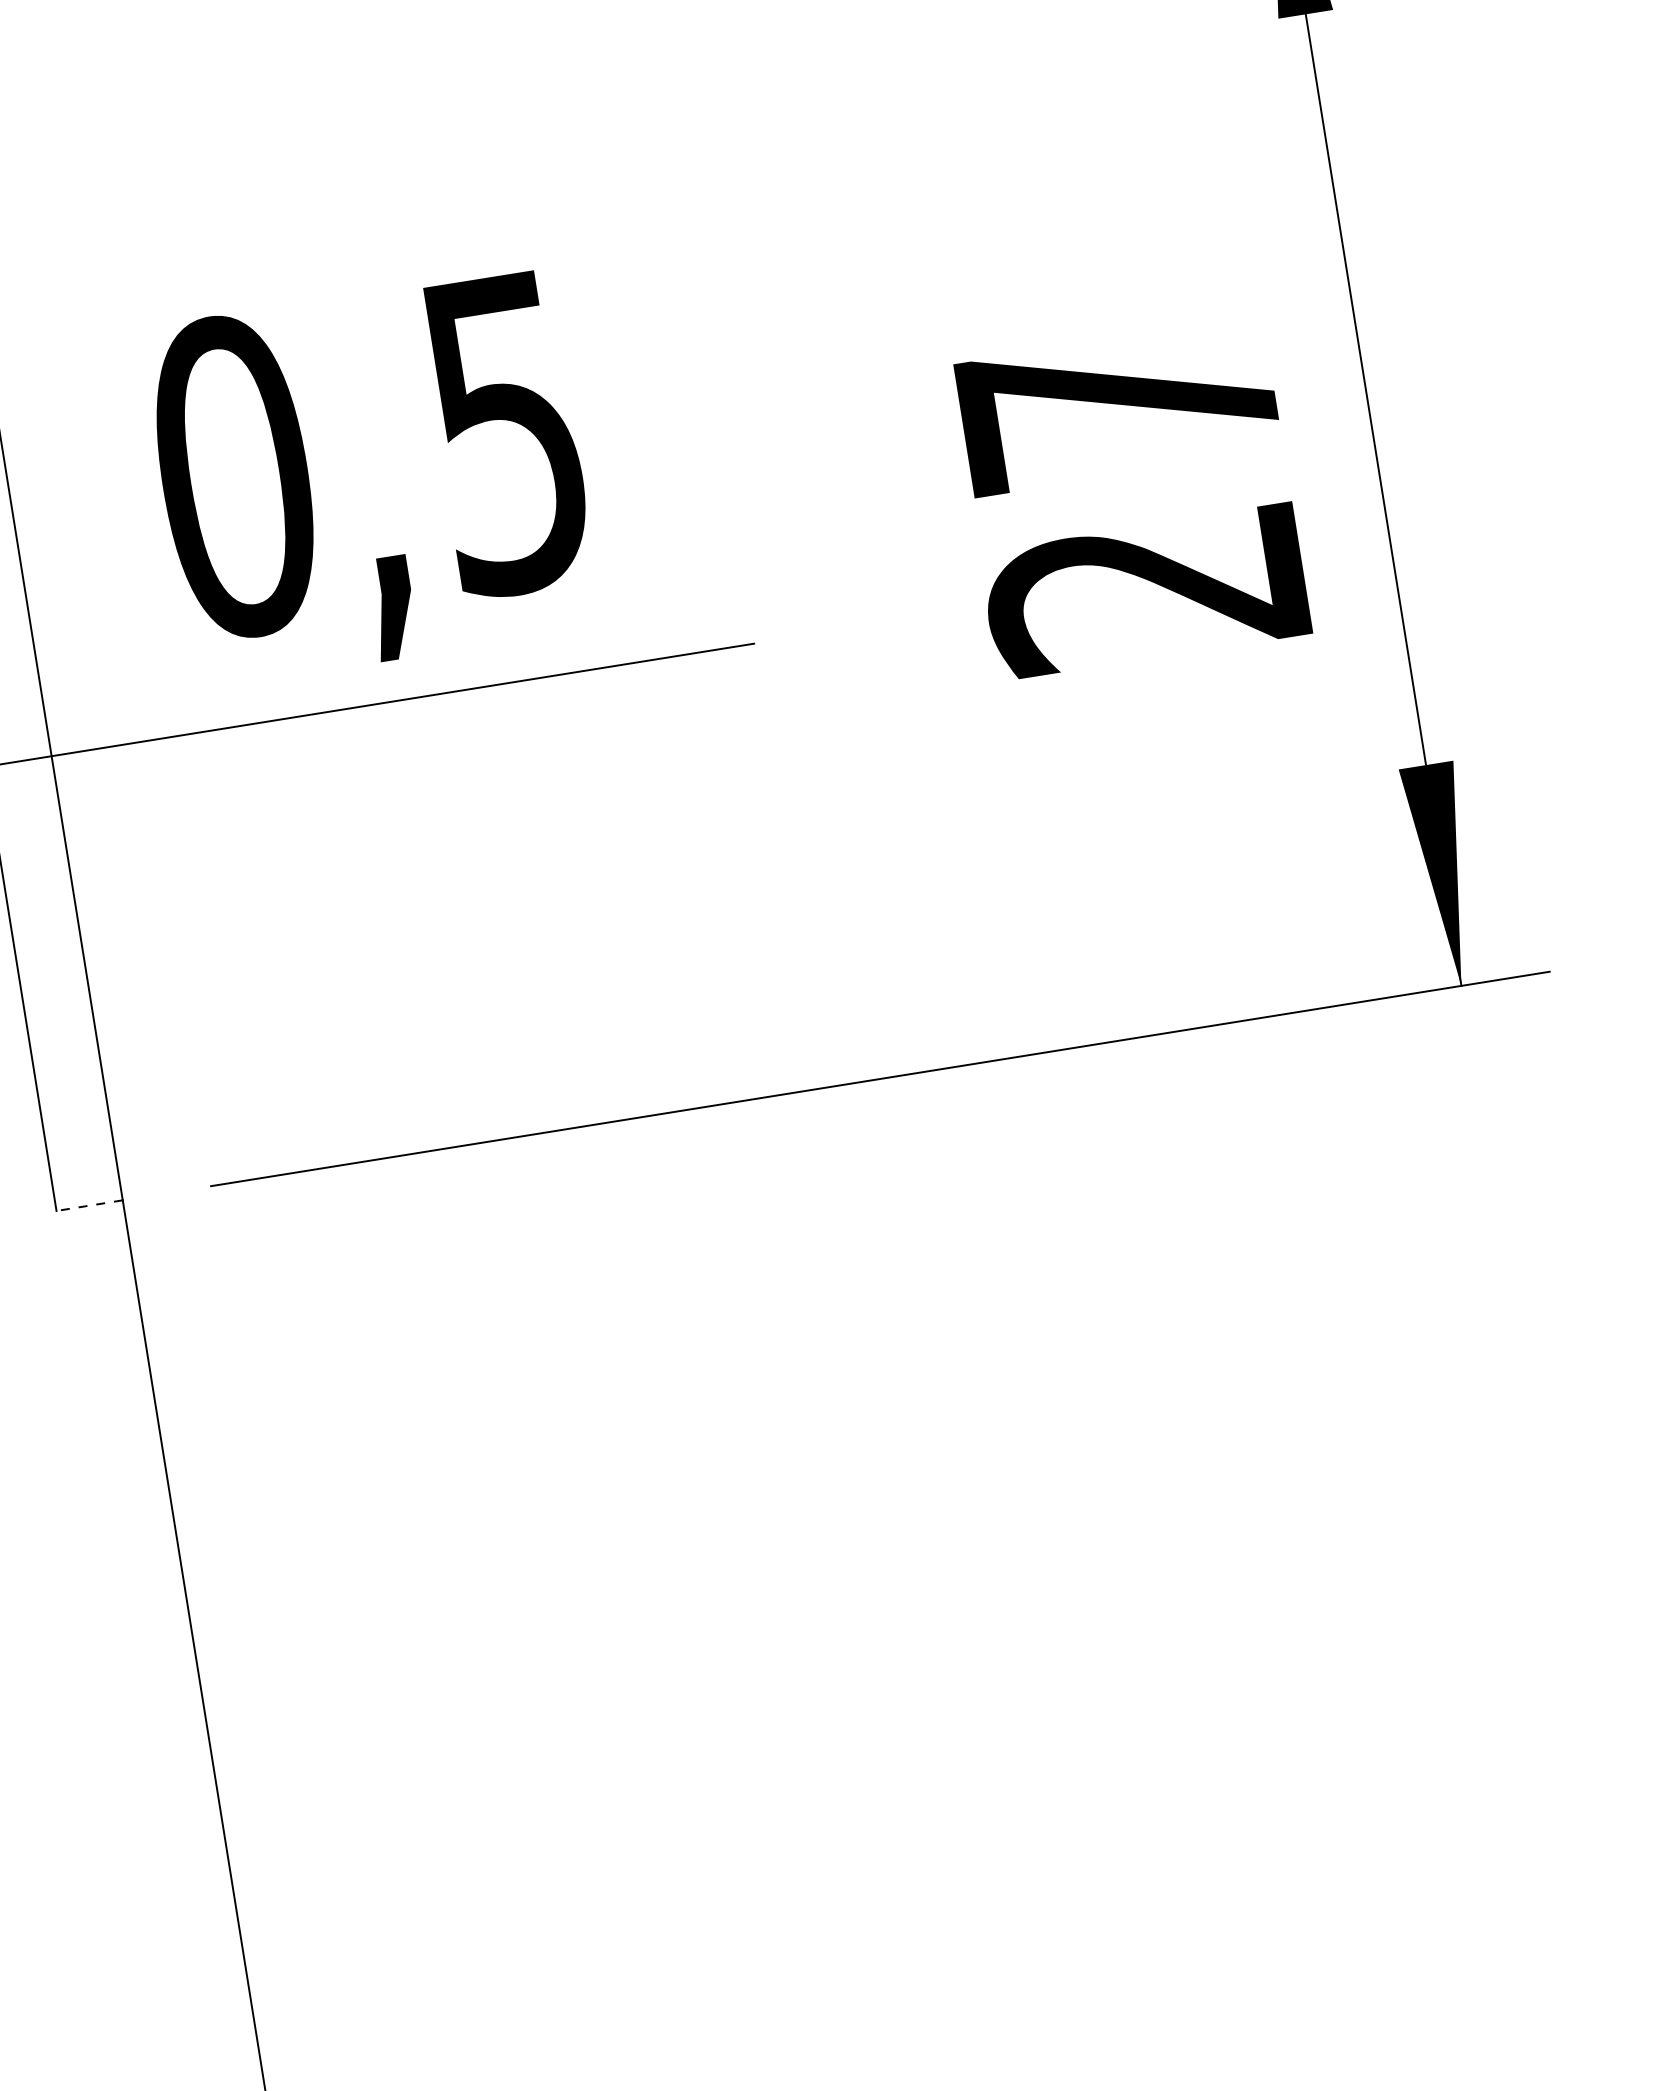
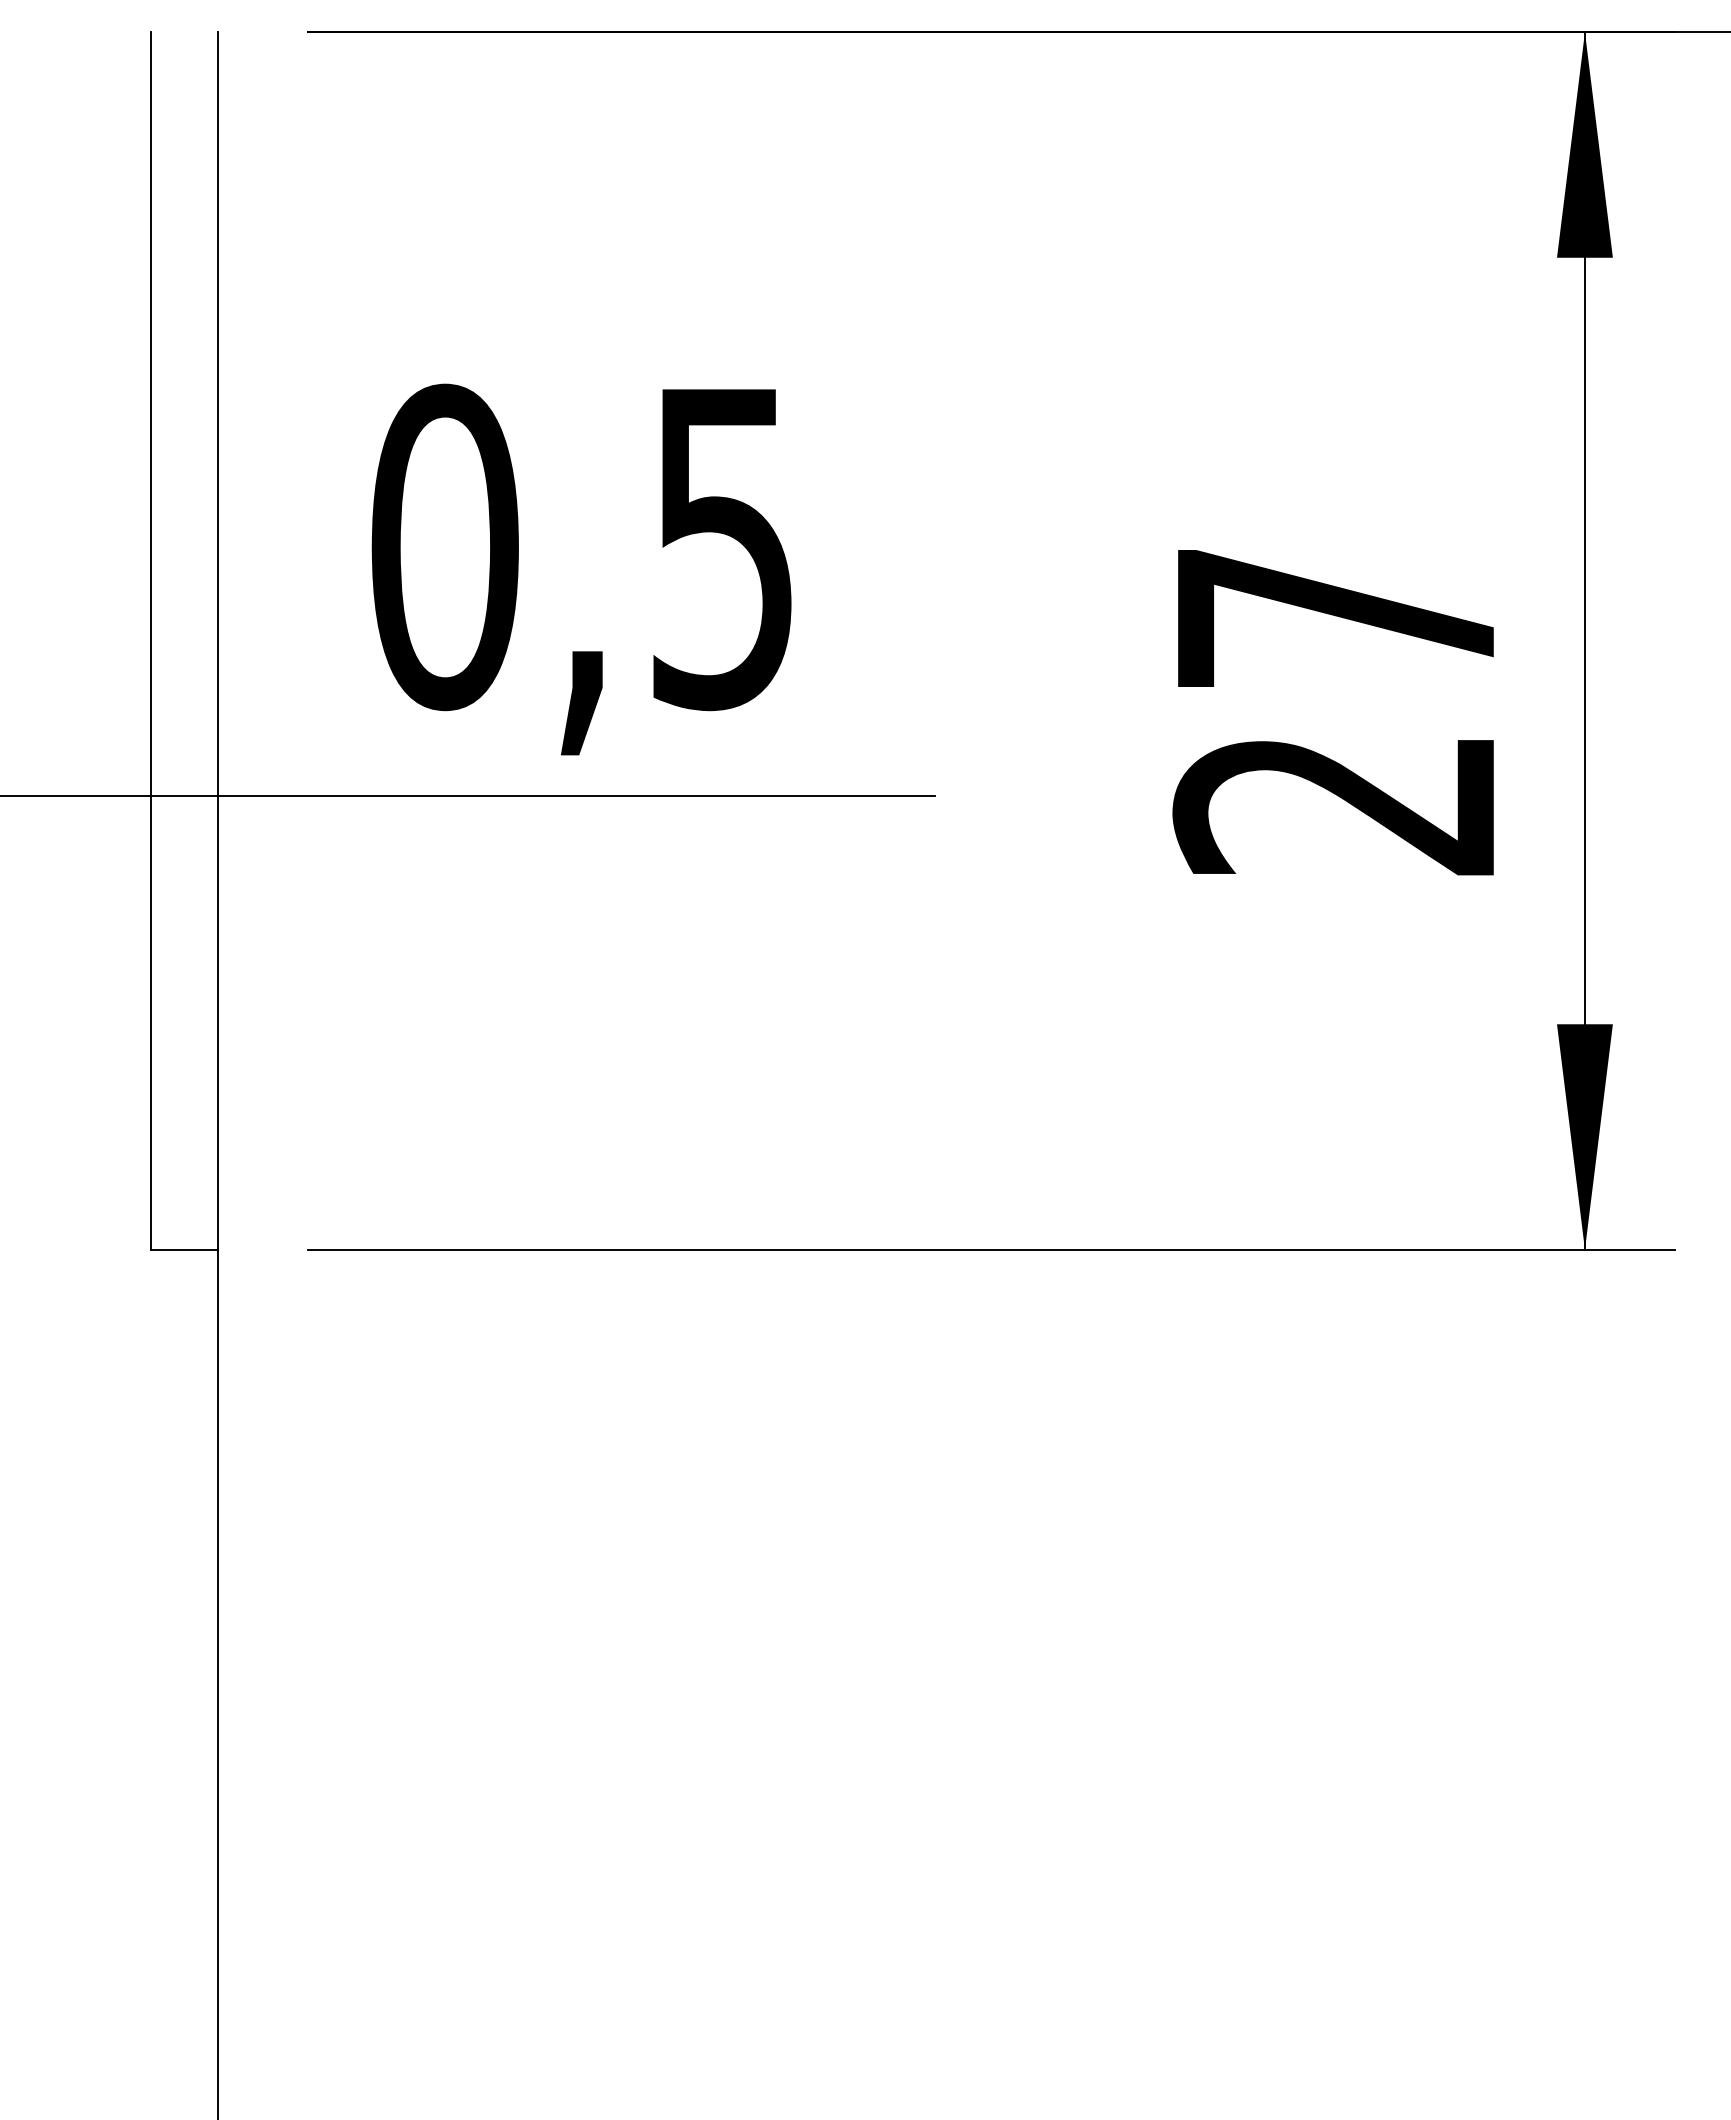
line: (89, 1205) -> (184, 1249), dashed -> solid

